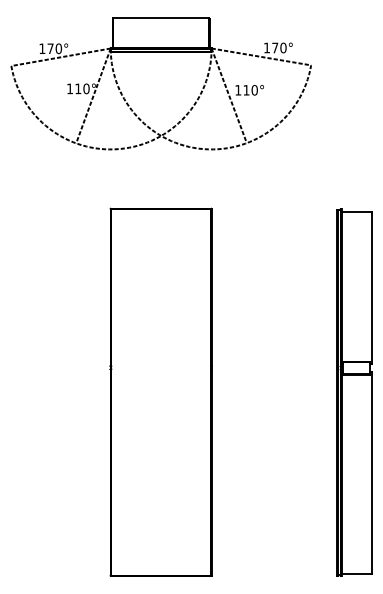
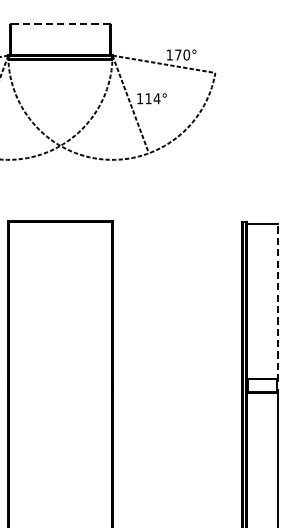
line: (161, 17) -> (60, 23), solid -> dashed
text: (254, 90) -> (156, 98), 110° -> 114°
line: (371, 287) -> (277, 302), solid -> dashed

